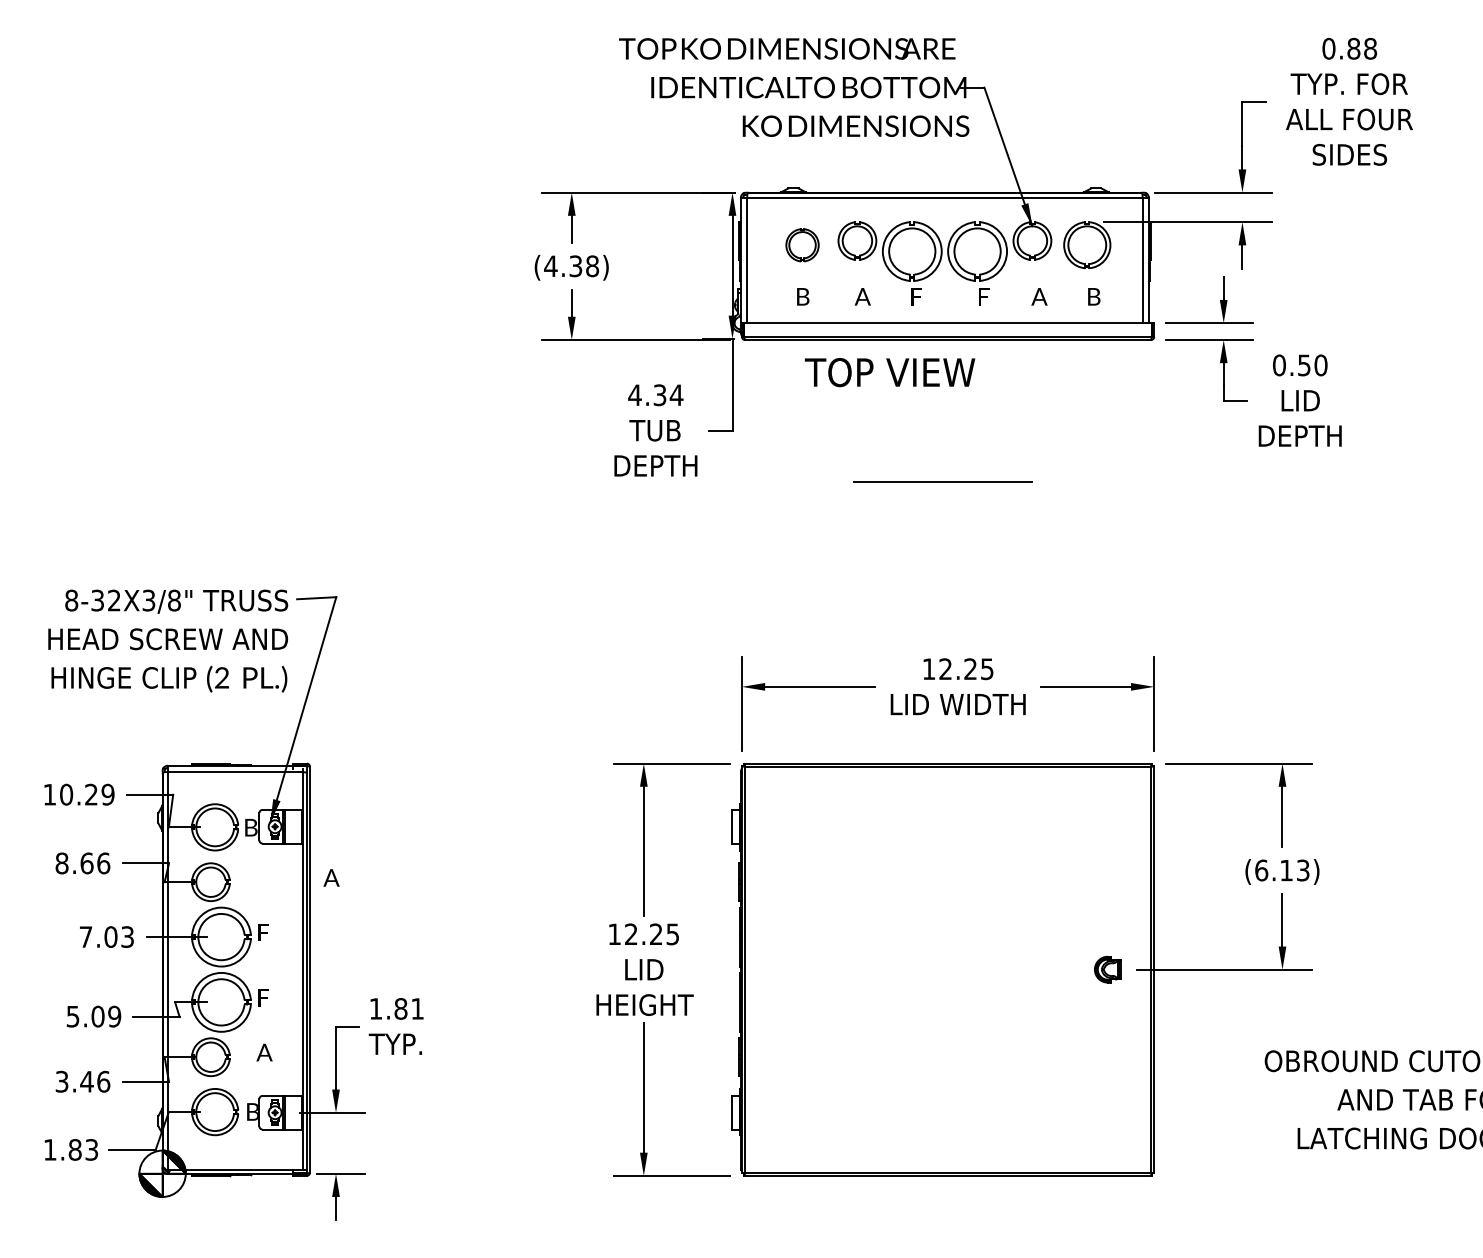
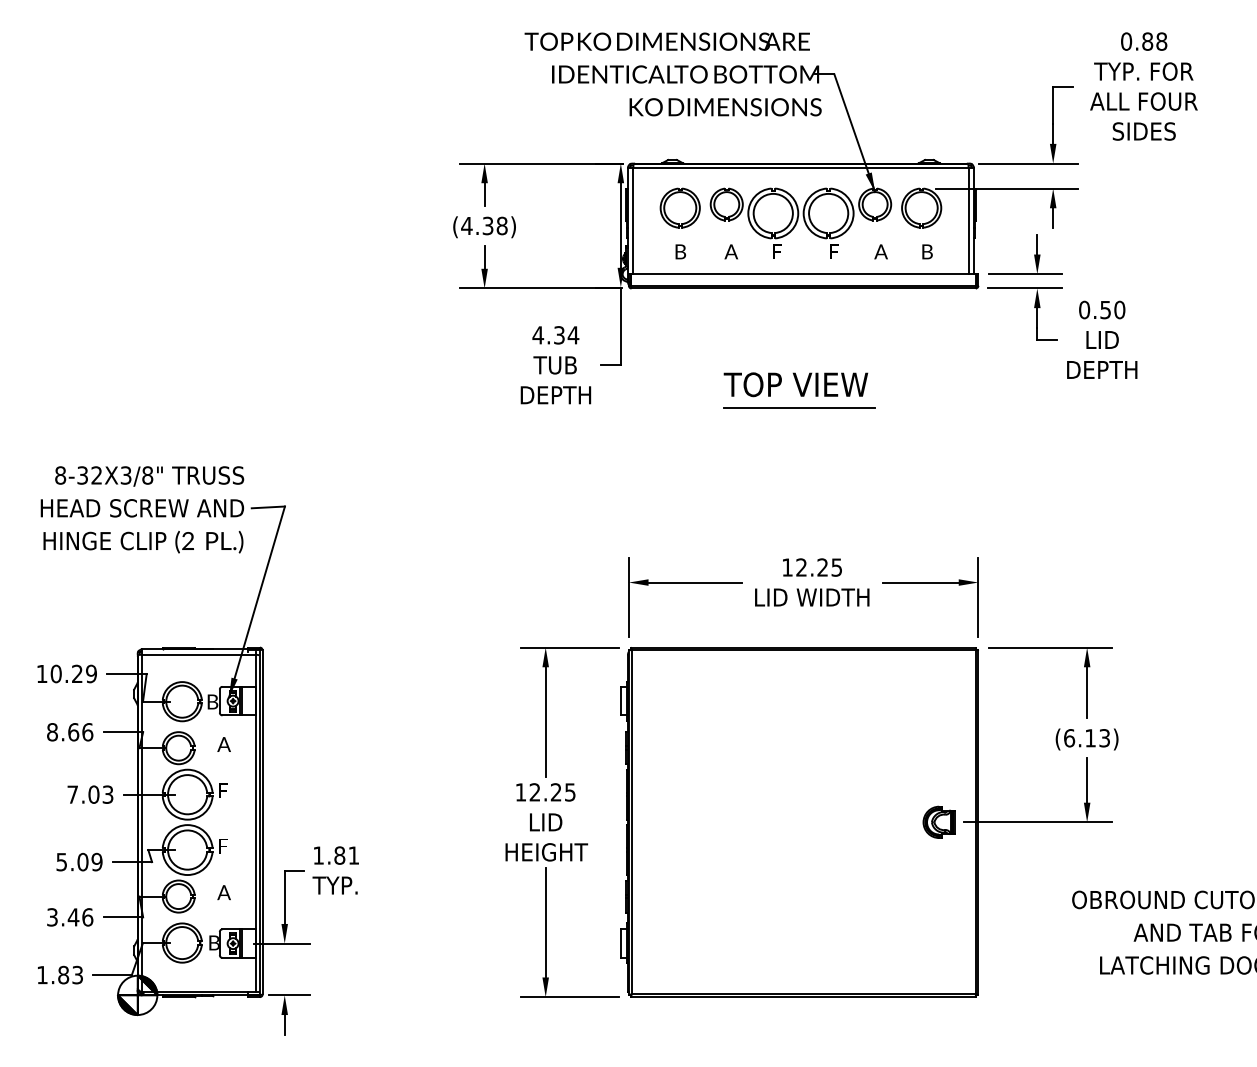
part: (802, 245) -> (680, 208), size x1.43
text: (889, 372) -> (795, 384), moved
text: (168, 640) -> (142, 509), moved
text: (331, 877) -> (224, 744), moved
part: (1107, 969) -> (938, 822), size x1.43

